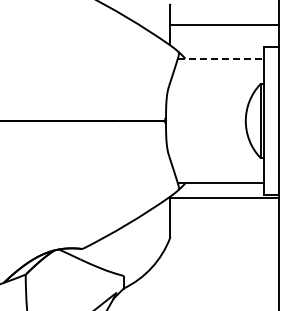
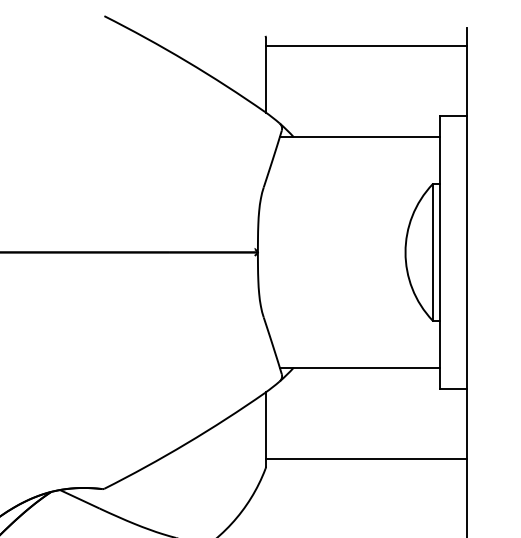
line: (224, 24) -> (366, 46), moved
line: (221, 58) -> (360, 136), dashed -> solid
line: (224, 197) -> (366, 458), moved

